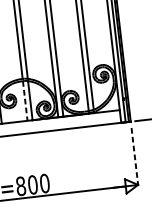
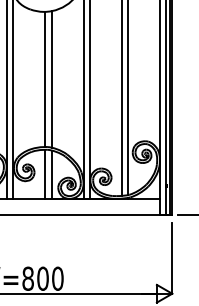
line: (25, 100) -> (45, 174), dashed -> solid
line: (135, 156) -> (172, 258), dashed -> solid

